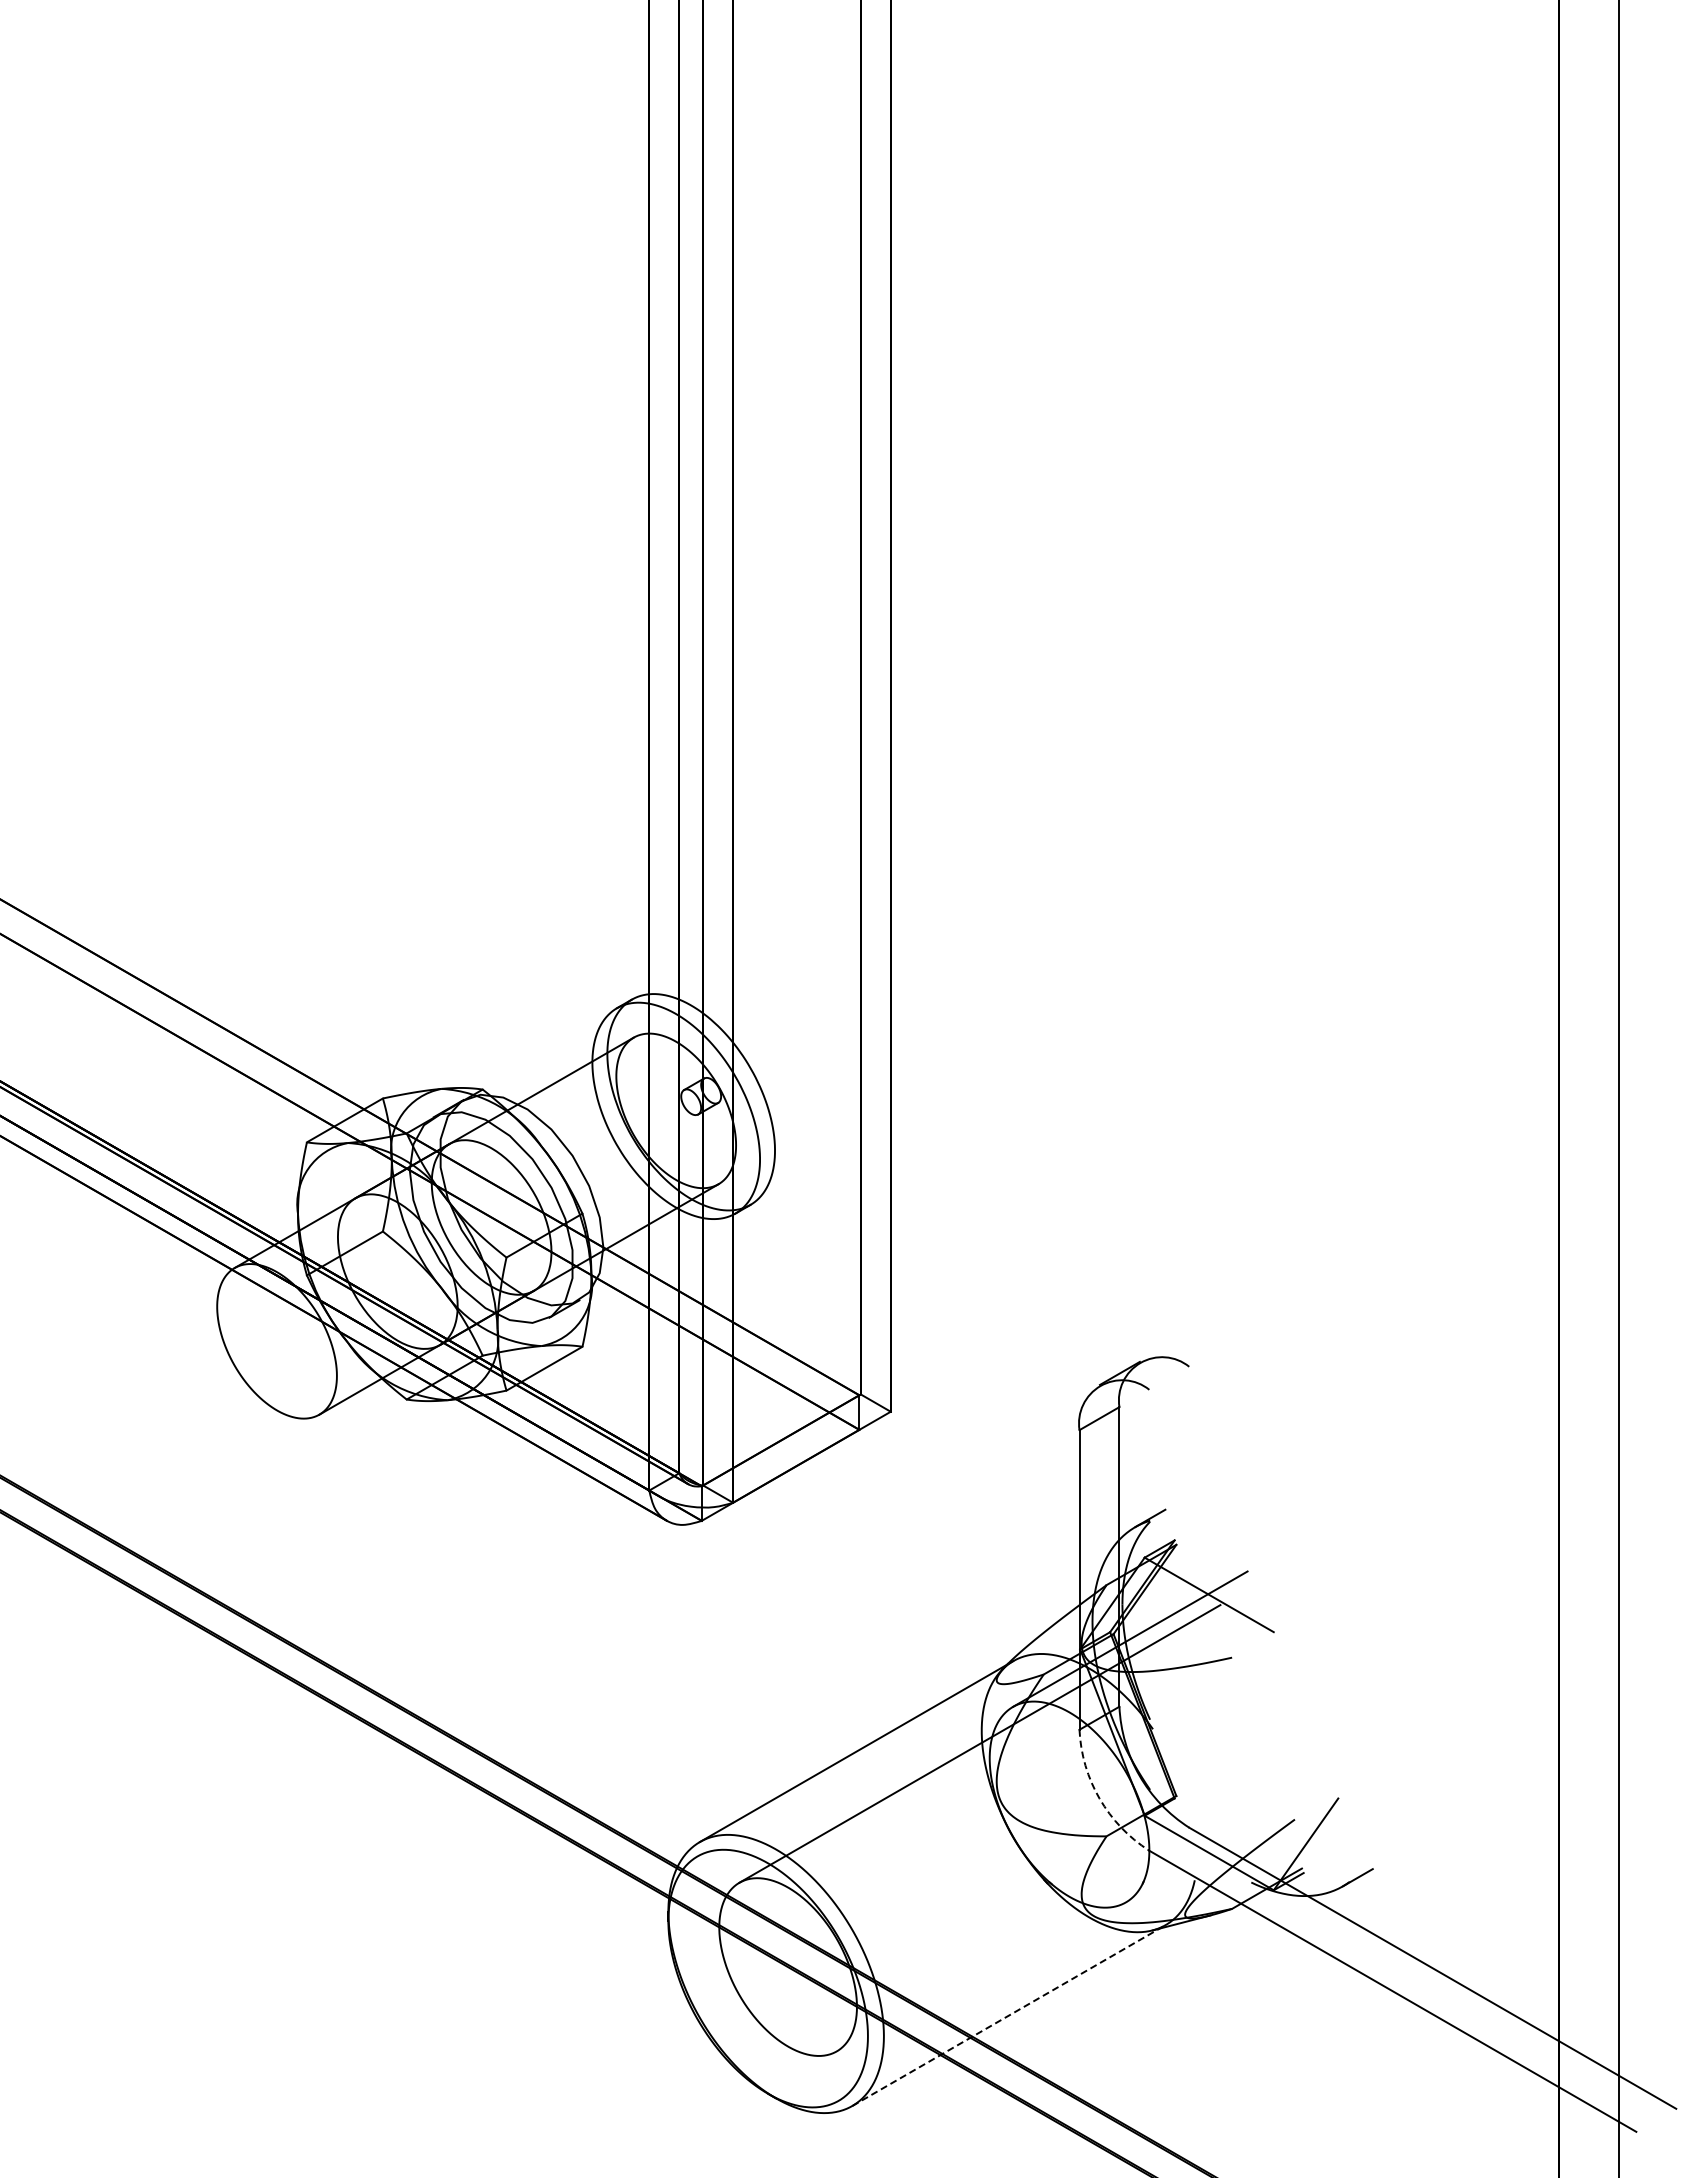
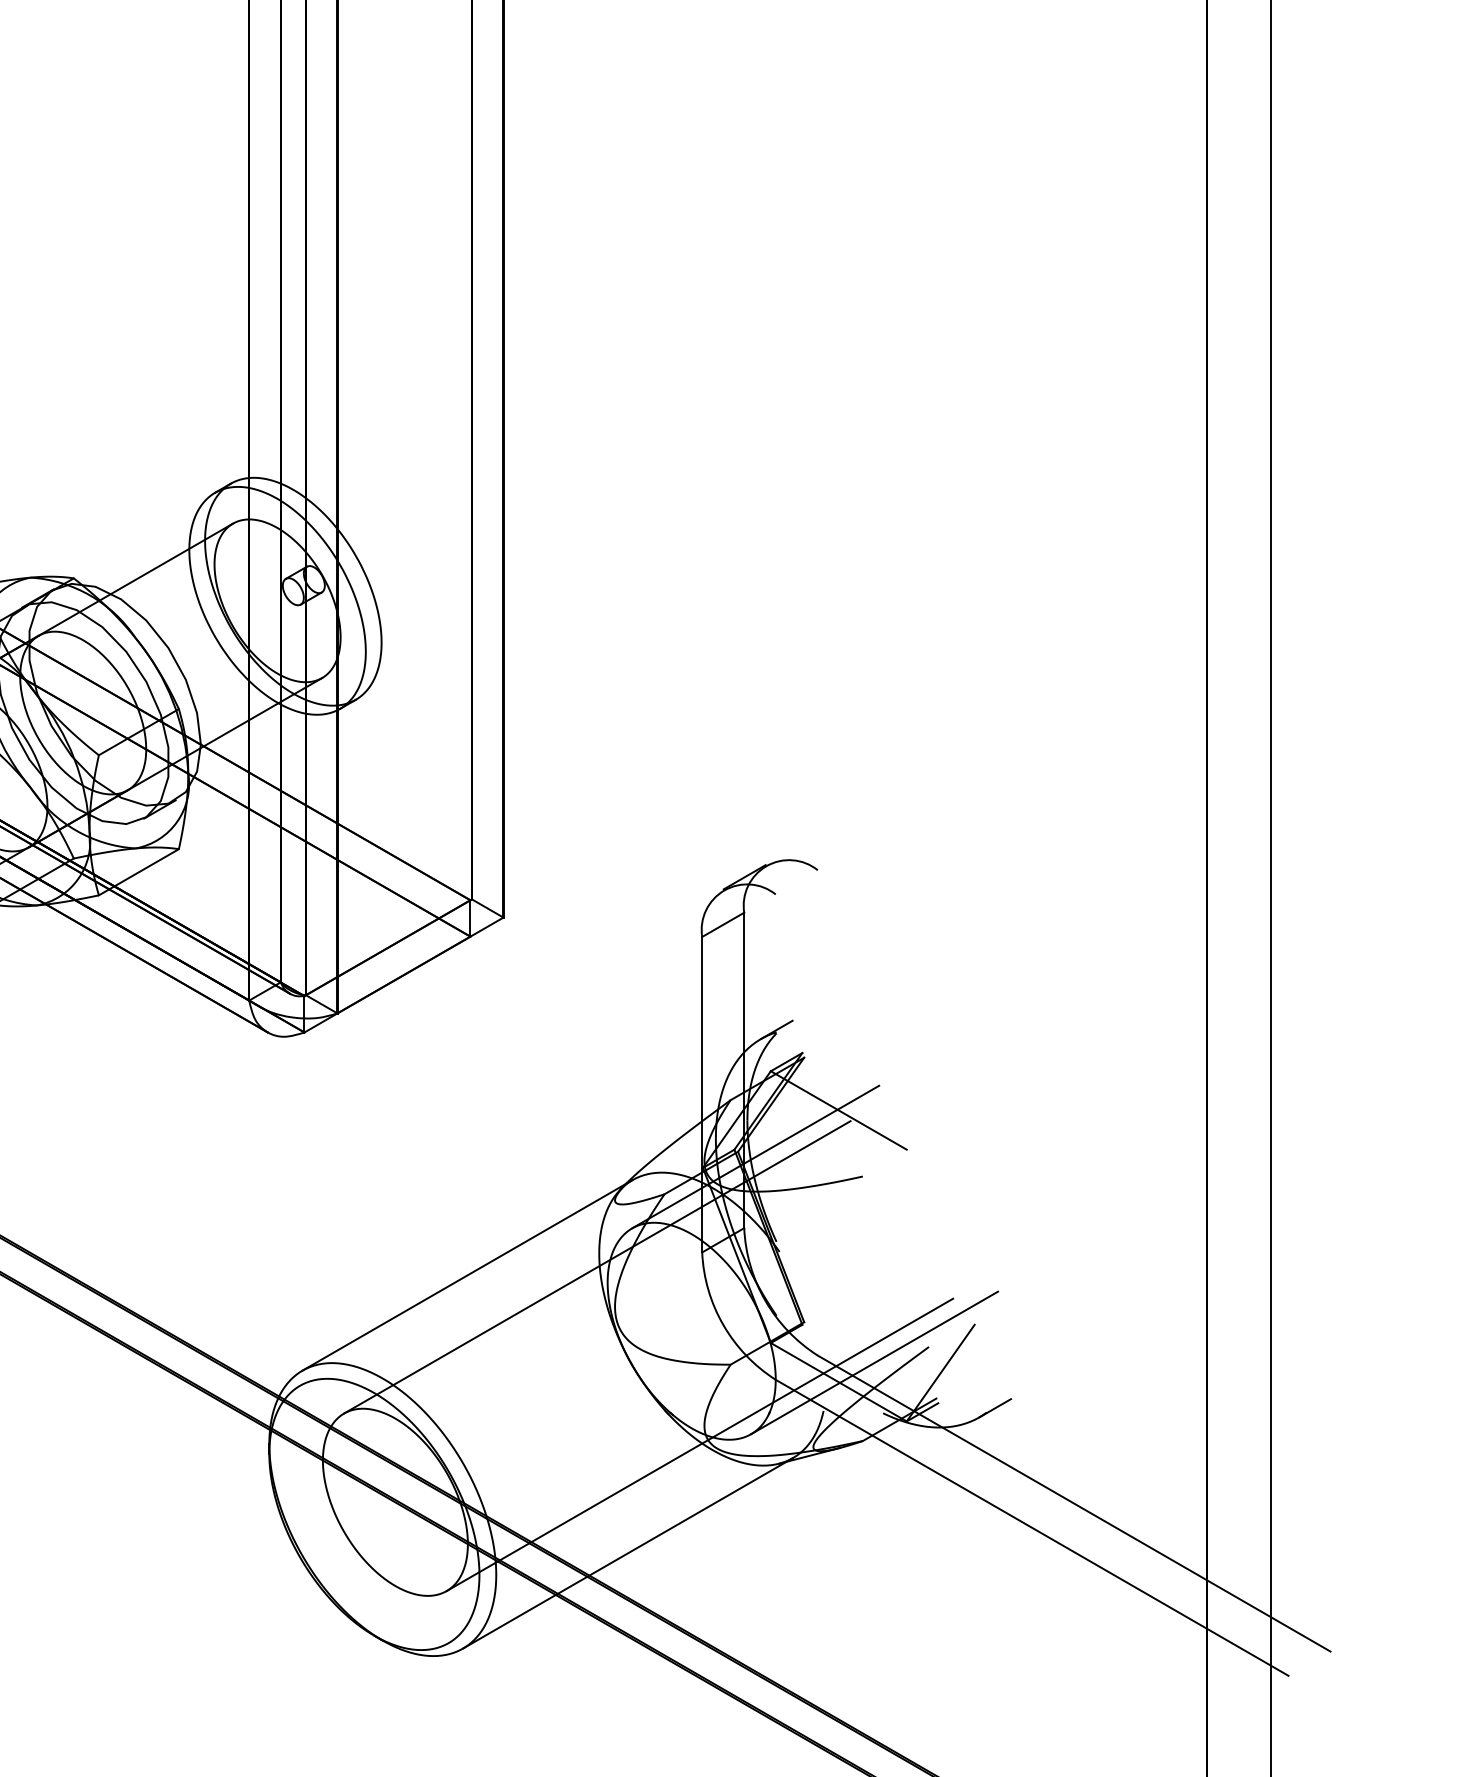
arc: (1099, 1798) -> (723, 1324), dashed -> solid
line: (1242, 1834) -> (873, 1362), added
line: (1076, 1912) -> (699, 1444), added
line: (1009, 2015) -> (628, 1553), dashed -> solid

